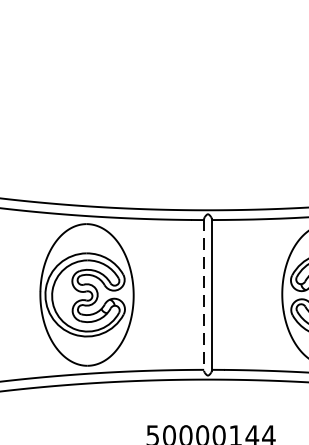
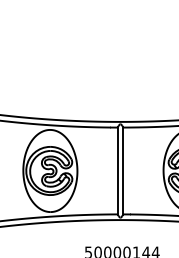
line: (204, 294) -> (118, 170), dashed -> solid

